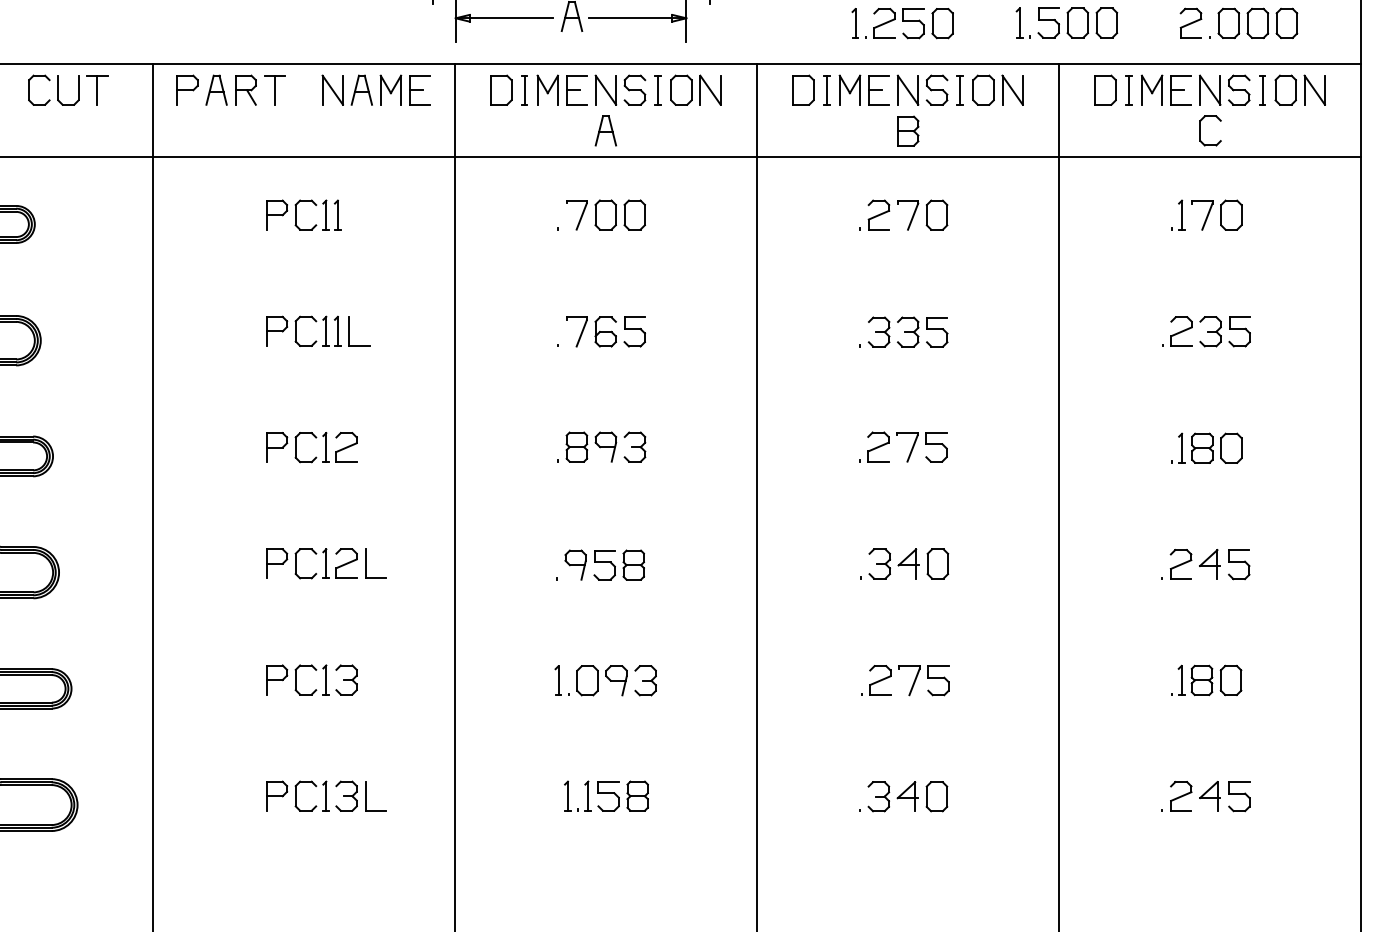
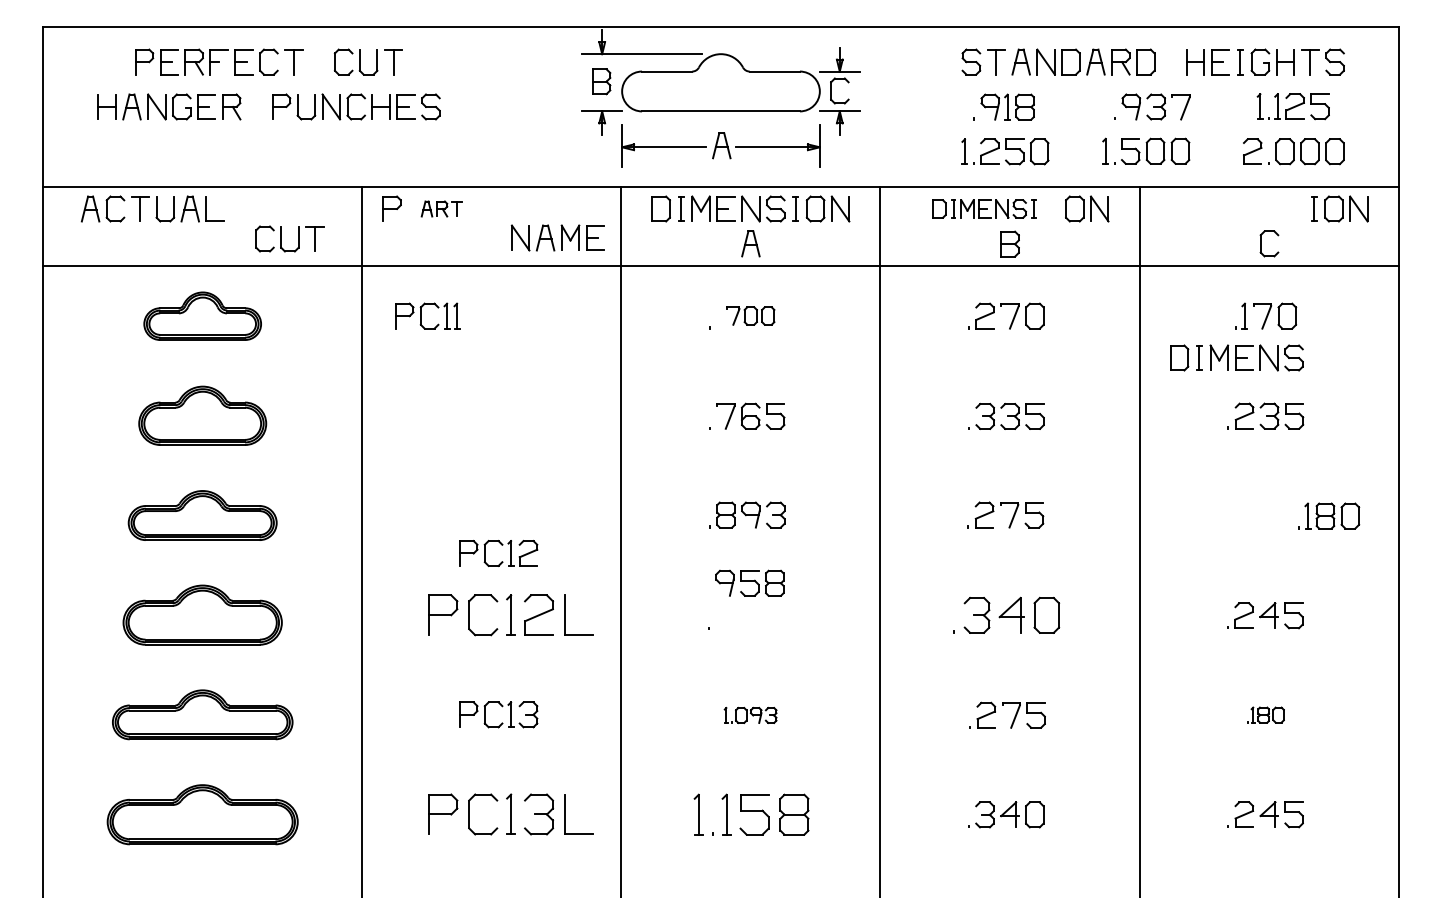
part: (58, 89) -> (281, 238), moved
part: (245, 89) -> (441, 208), size x0.6
part: (375, 89) -> (557, 237), moved
part: (878, 89) -> (984, 208), size x0.7
part: (1172, 89) -> (1236, 357), moved
part: (303, 214) -> (427, 315), moved
part: (605, 214) -> (750, 315), size x0.7
part: (325, 331) -> (510, 415), removed
part: (315, 438) -> (501, 545), moved
part: (1207, 447) -> (1329, 515), moved
part: (325, 563) -> (510, 614), size x1.6
part: (905, 563) -> (1007, 614), size x1.4
part: (604, 564) -> (749, 582), moved
part: (1205, 679) -> (1265, 714), size x0.6
part: (605, 680) -> (750, 715), size x0.6
part: (605, 795) -> (750, 813), size x1.6
part: (325, 796) -> (510, 814), size x1.6

